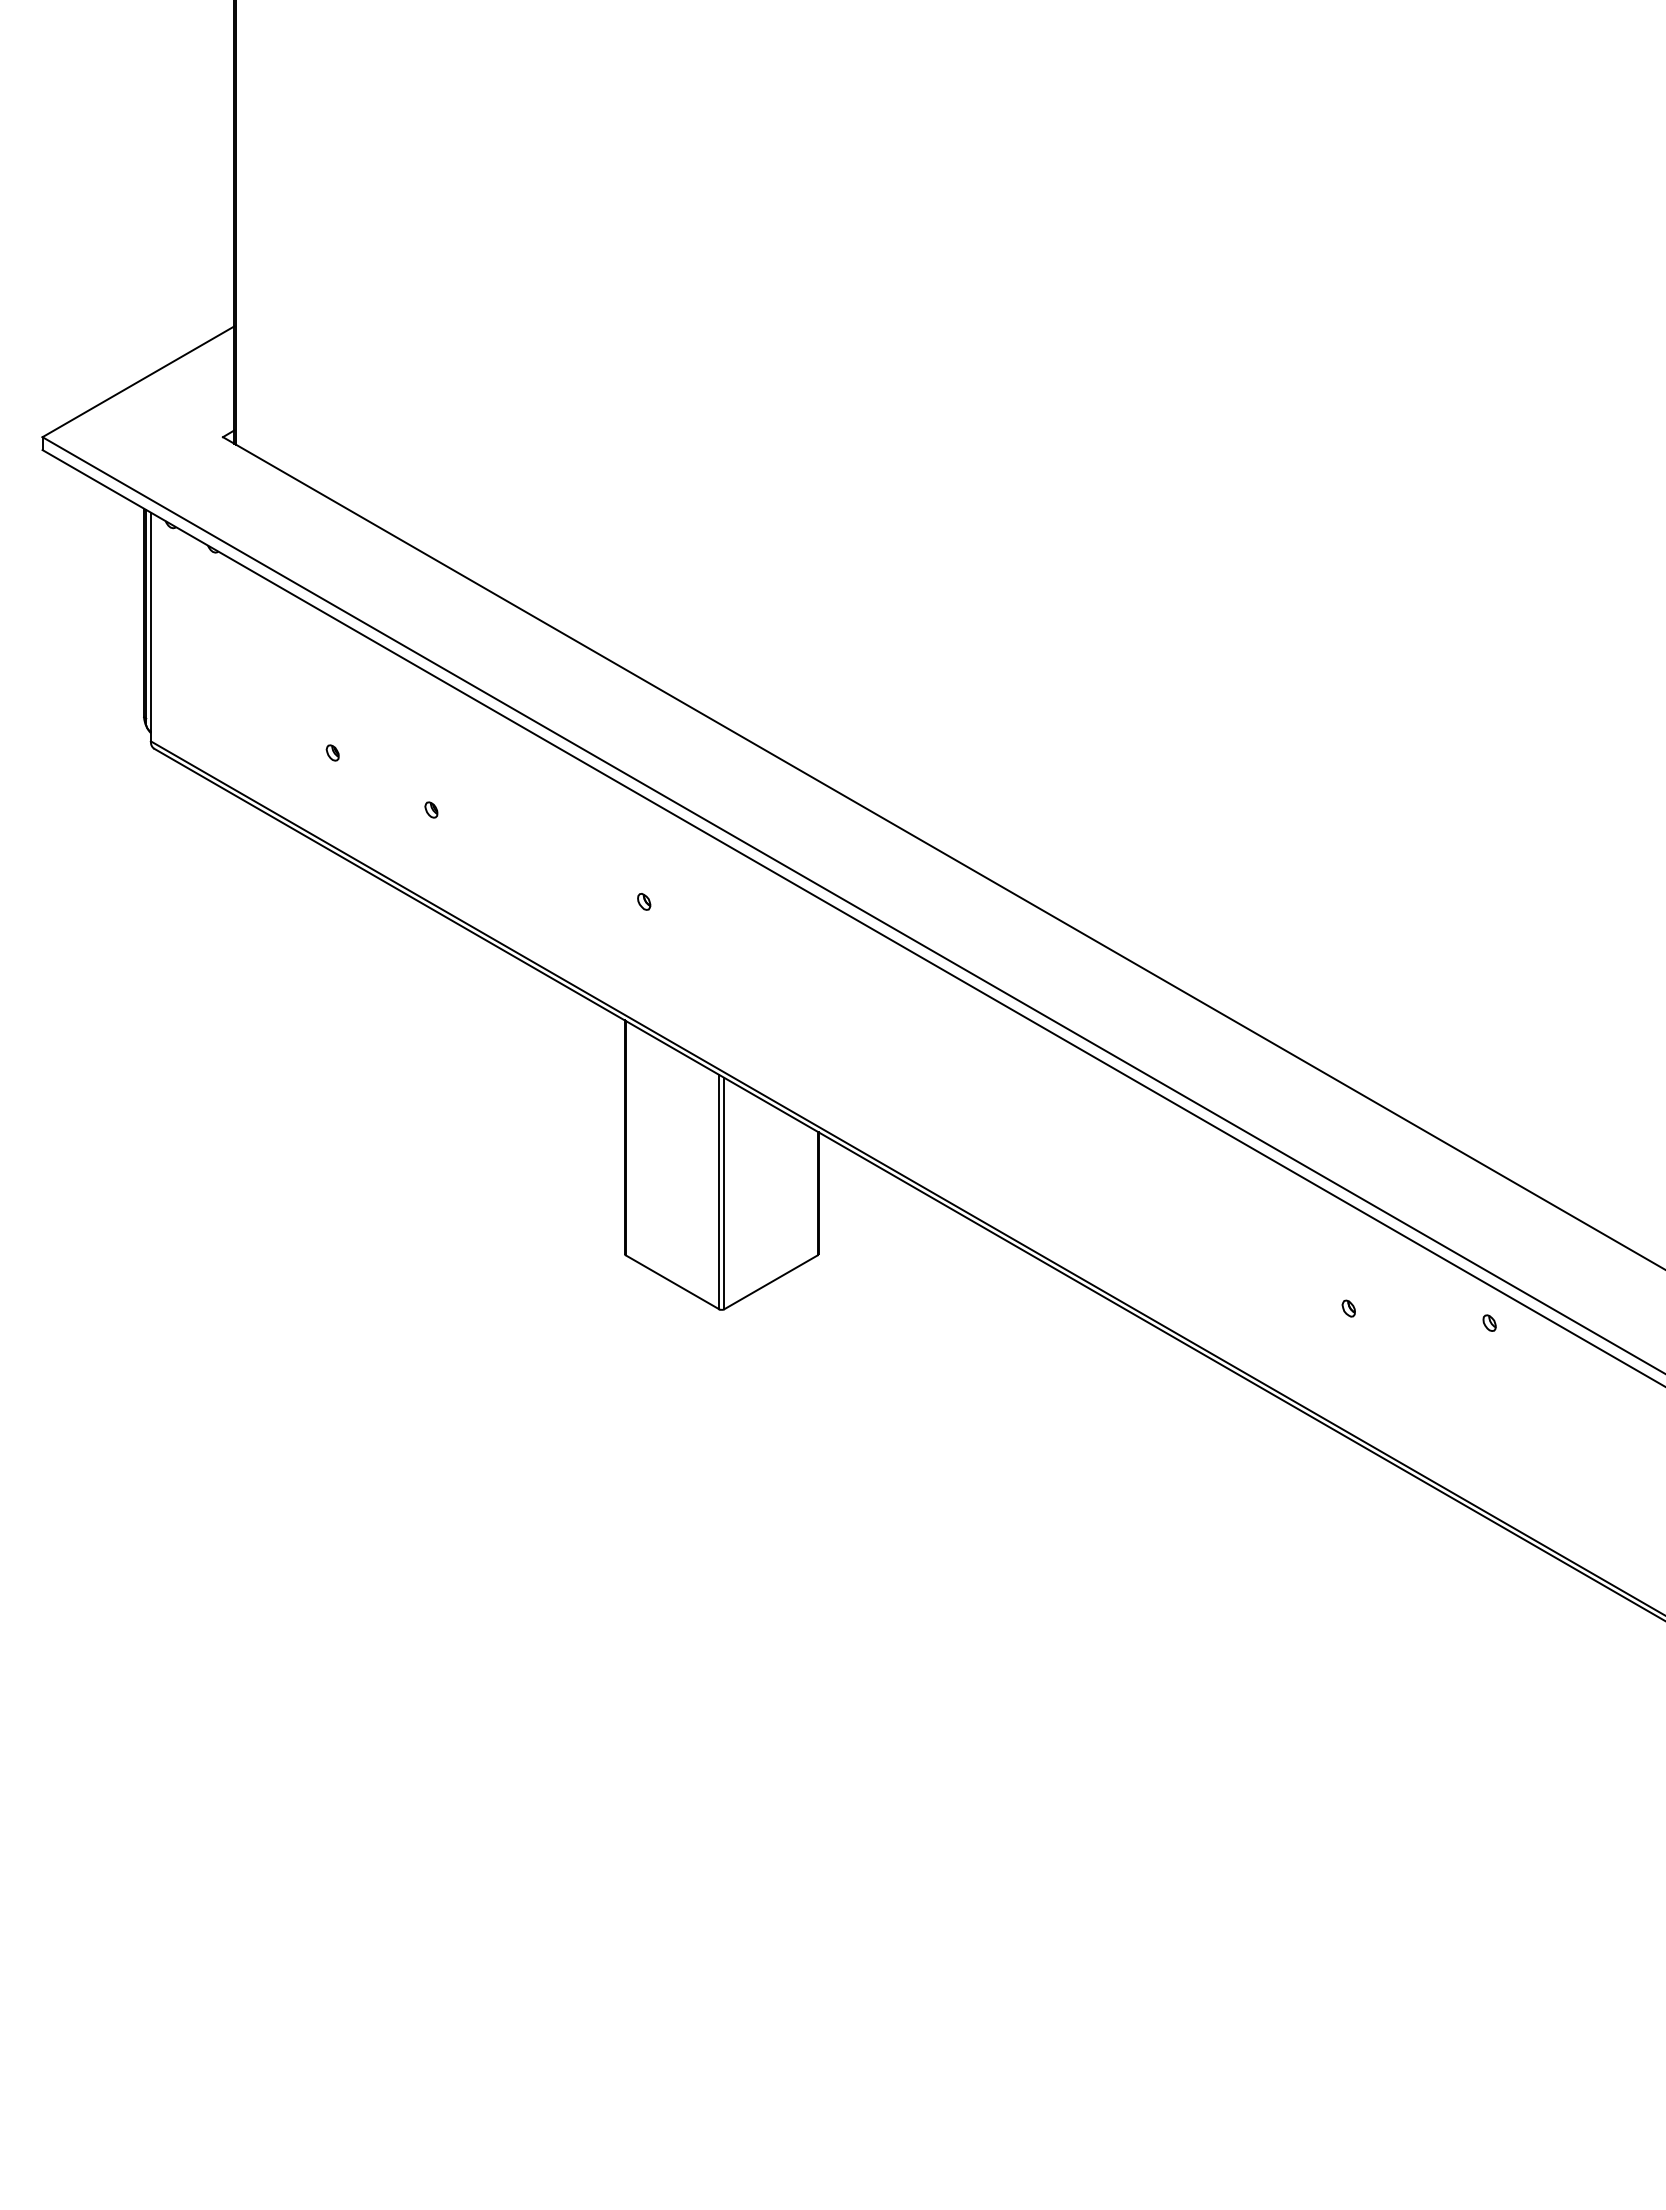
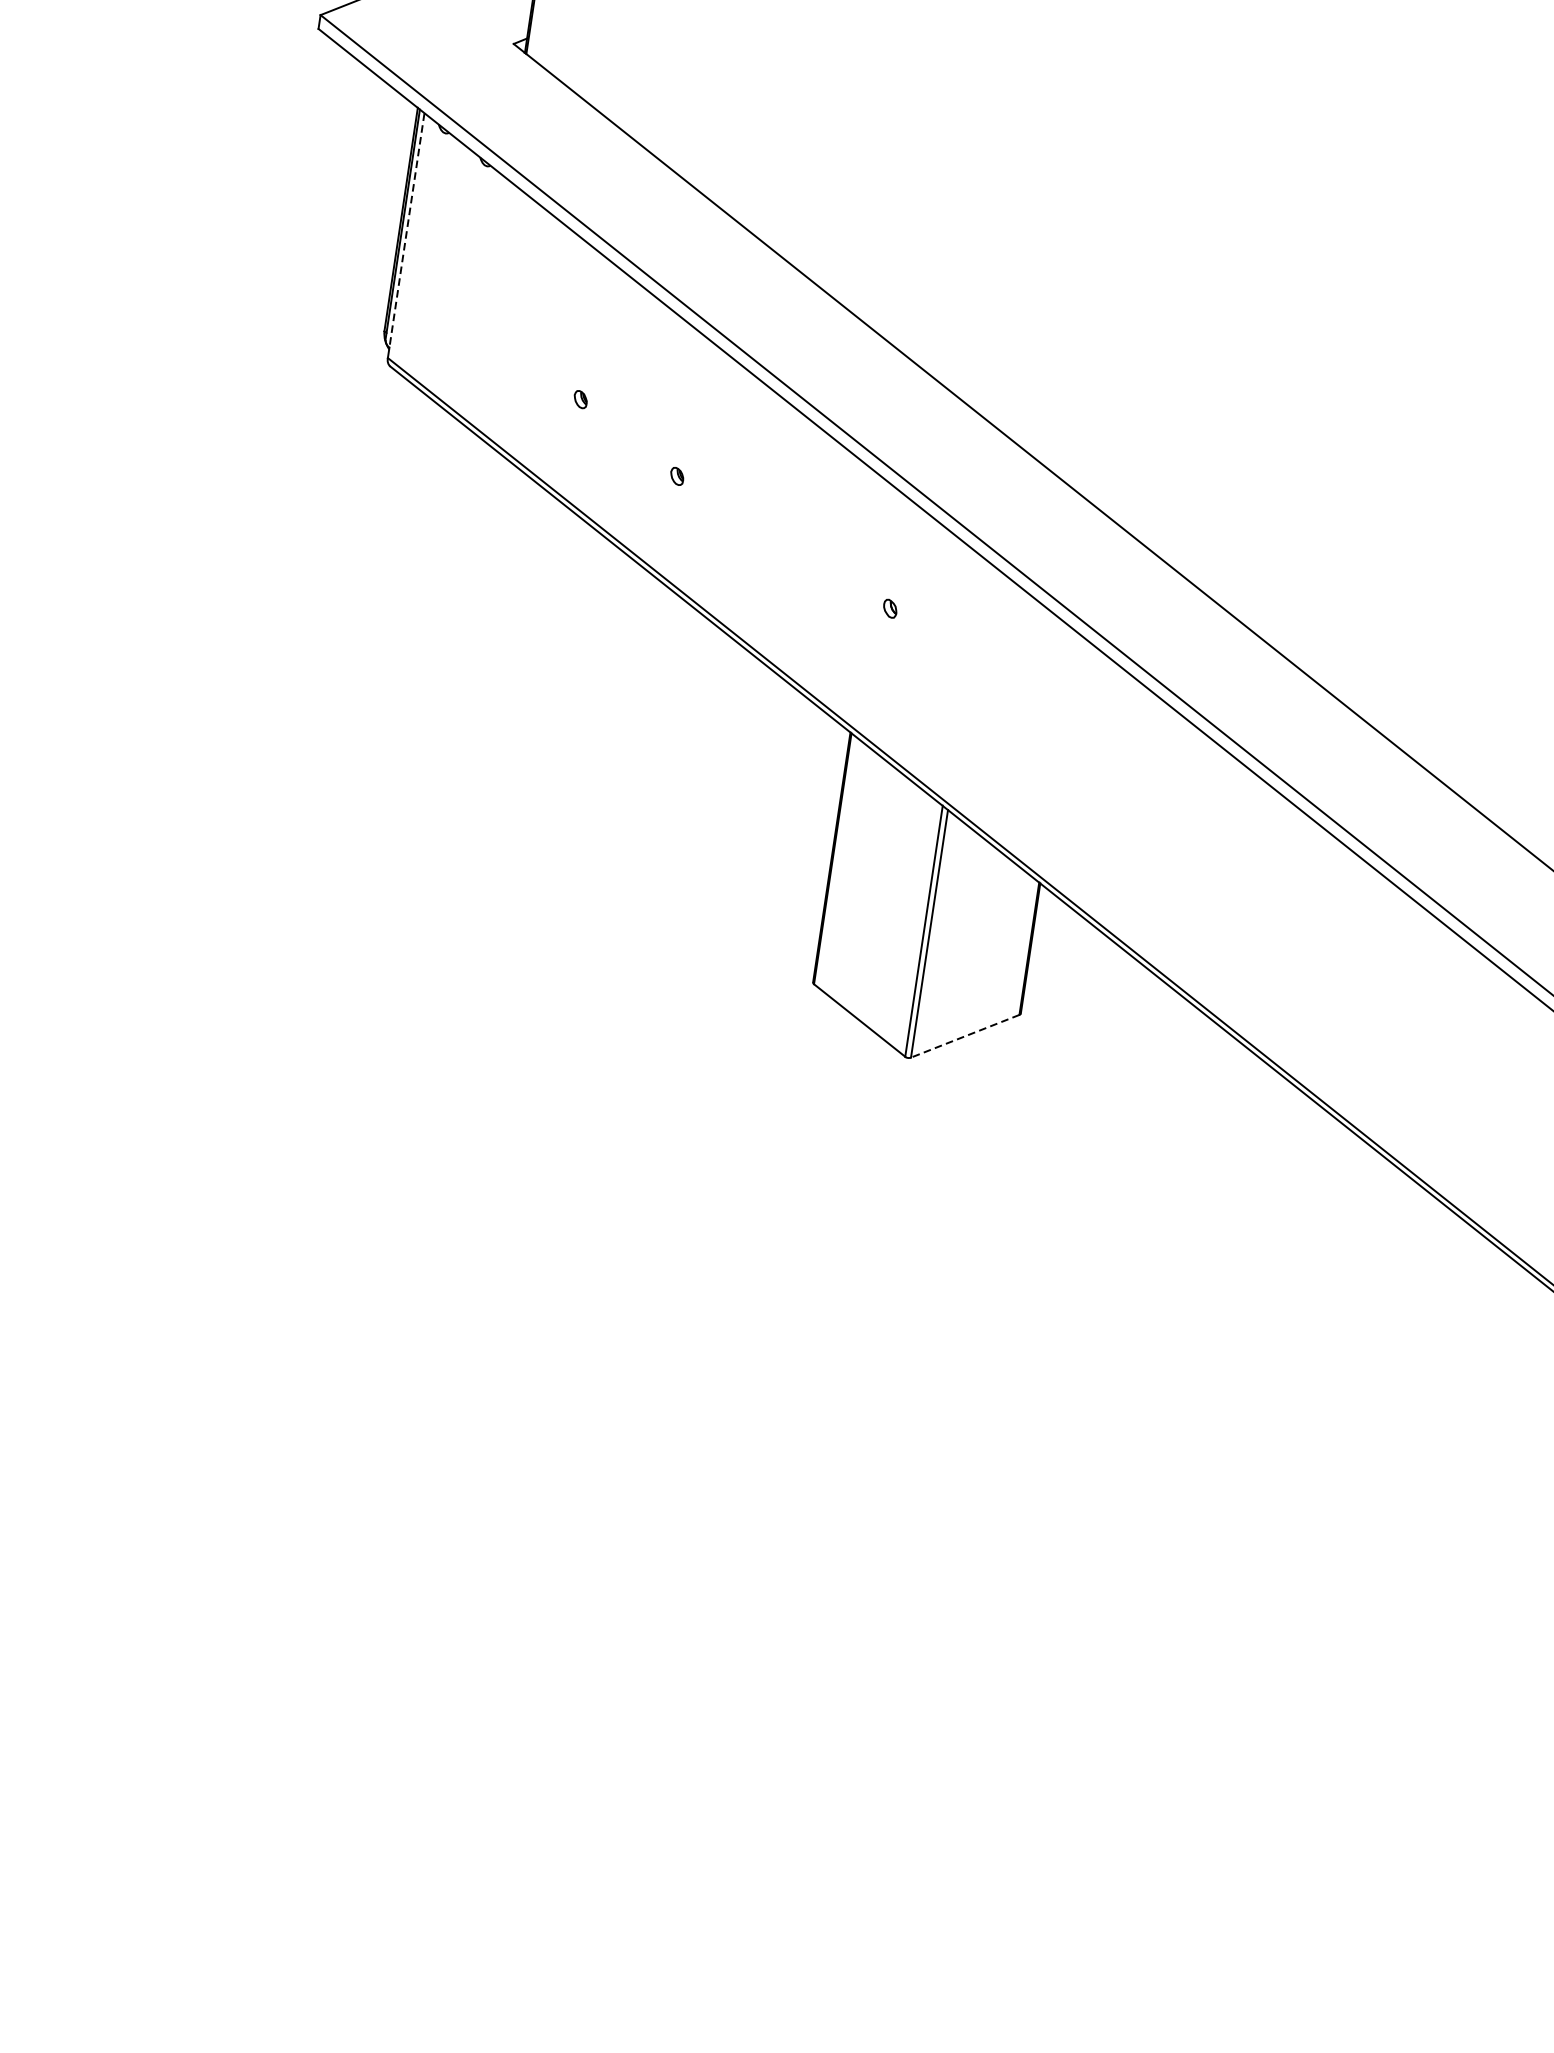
line: (150, 622) -> (406, 230), solid -> dashed
line: (771, 1282) -> (965, 1036), solid -> dashed

